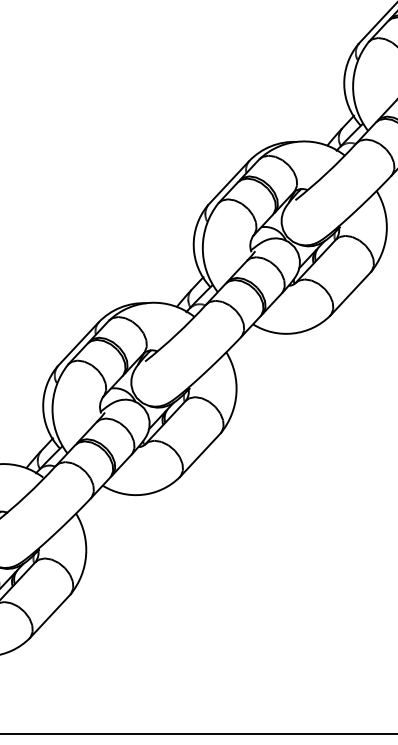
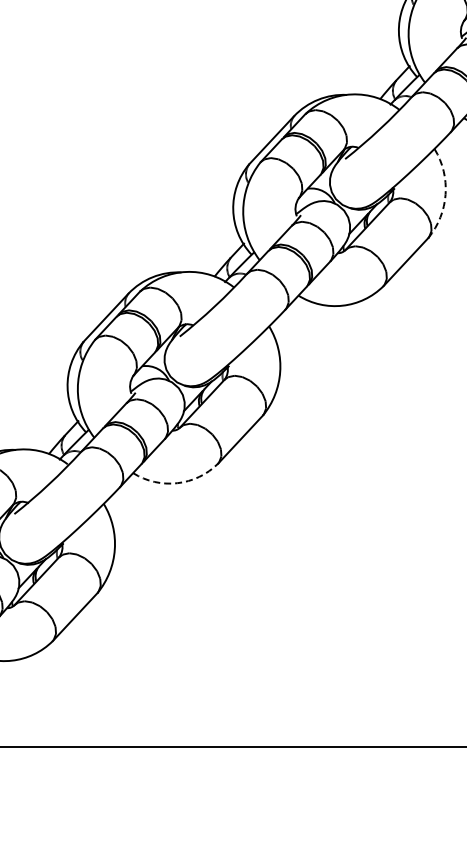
arc: (386, 232) -> (445, 194), solid -> dashed
arc: (143, 495) -> (177, 483), solid -> dashed

